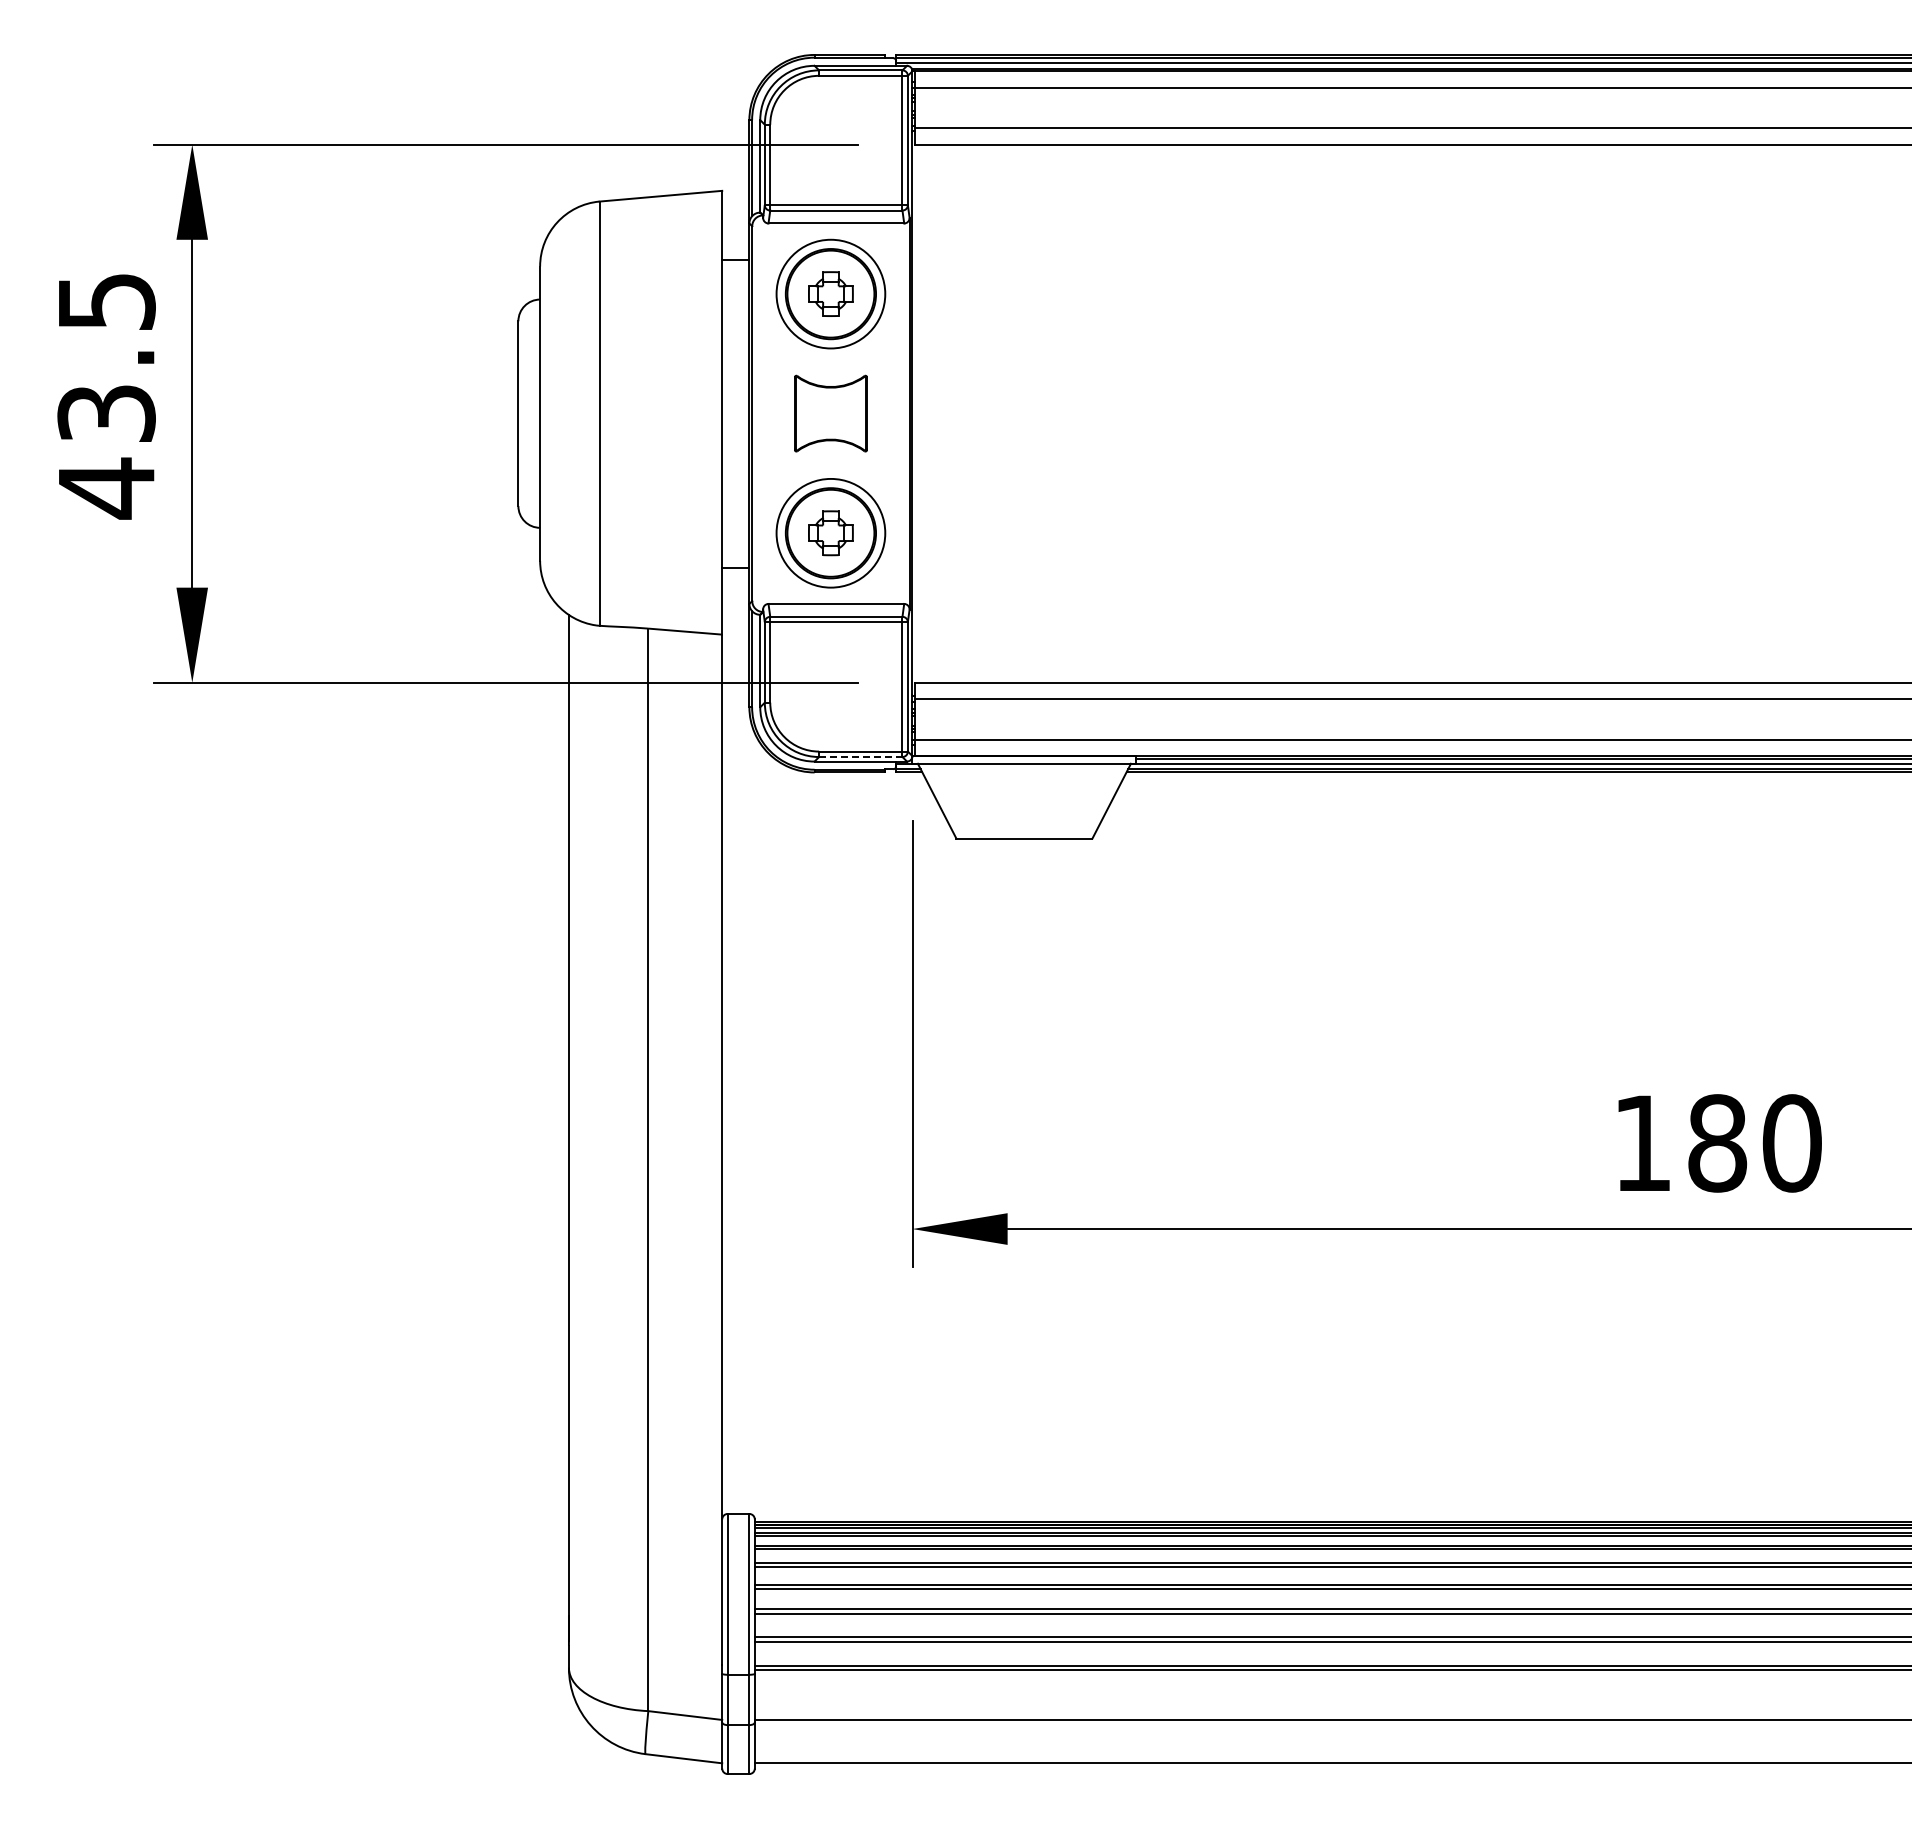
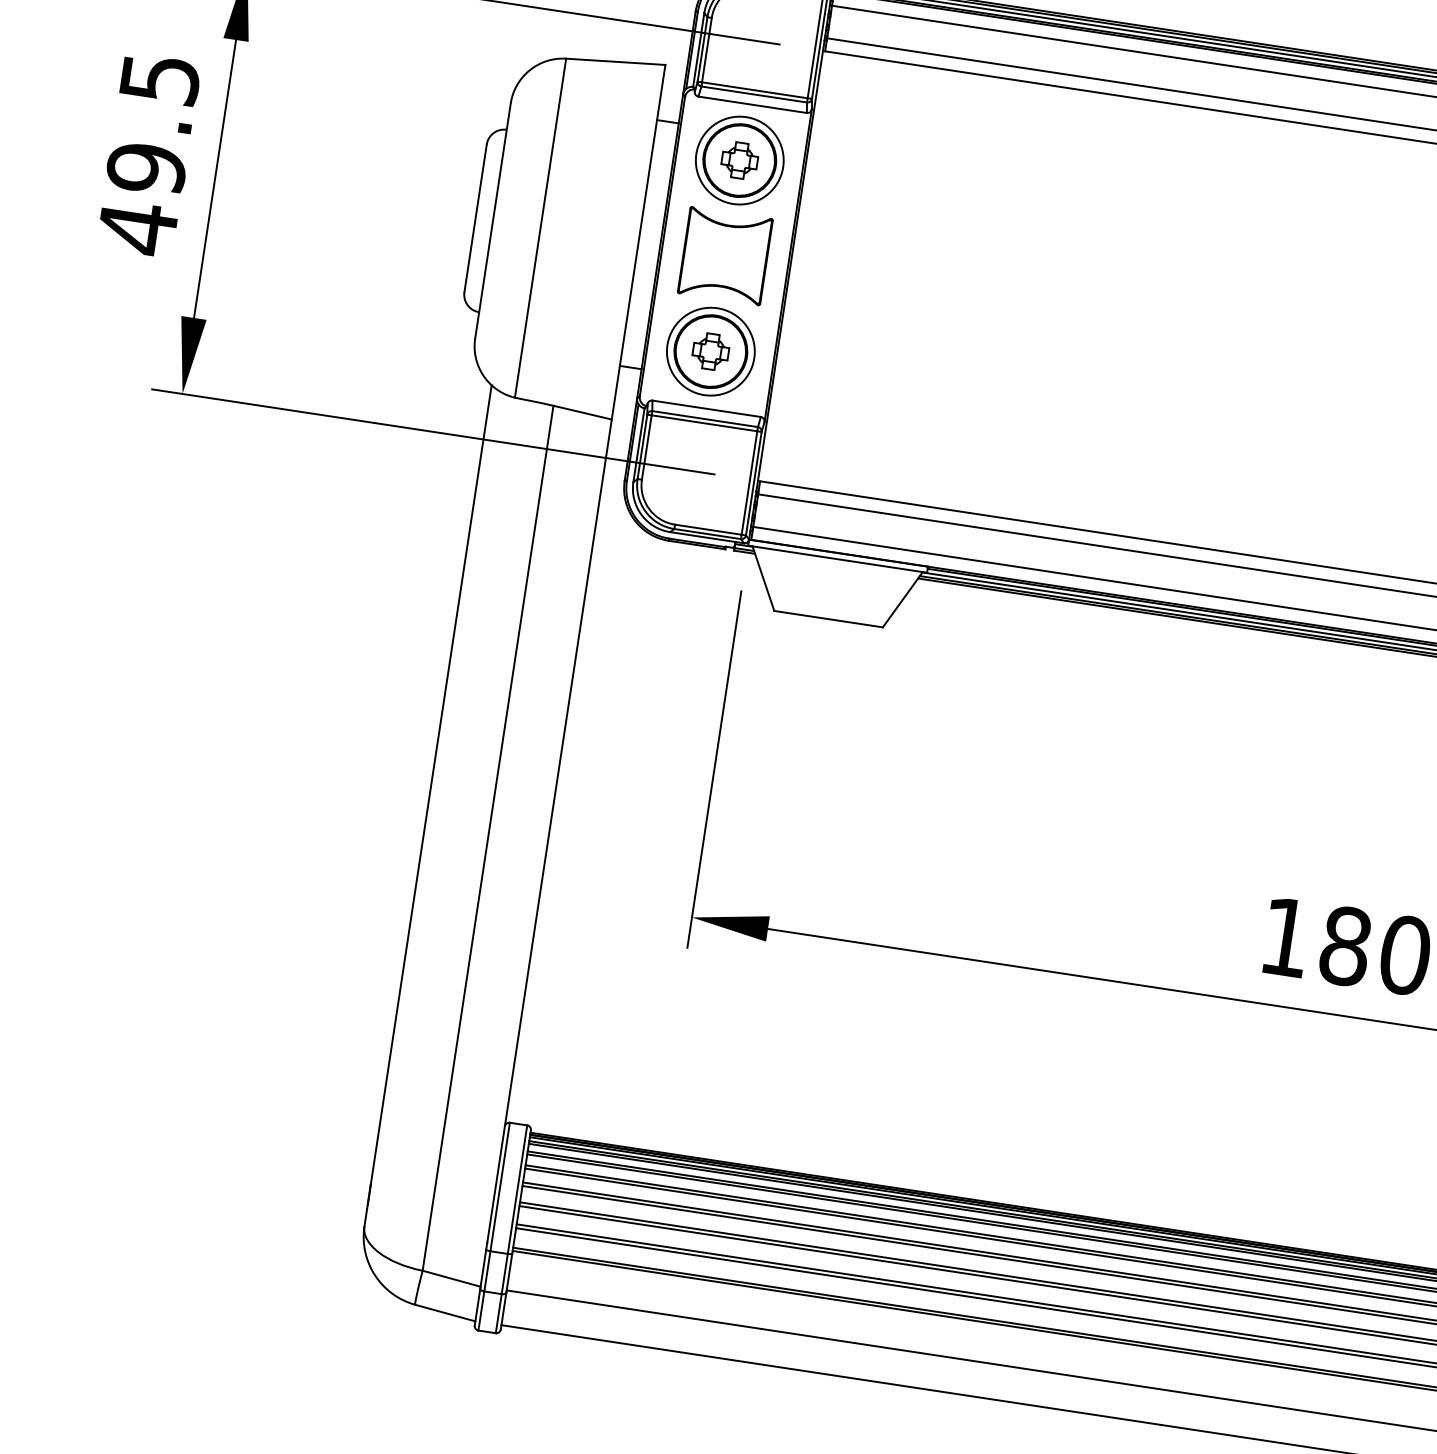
text: (106, 413) -> (146, 168), 43.5 -> 49.5
part: (830, 413) -> (725, 255), size x1.43
line: (860, 757) -> (707, 534), dashed -> solid

